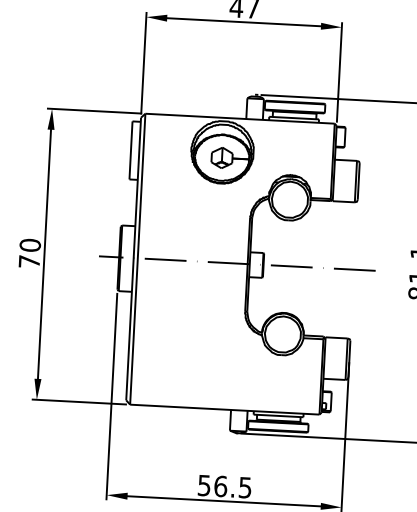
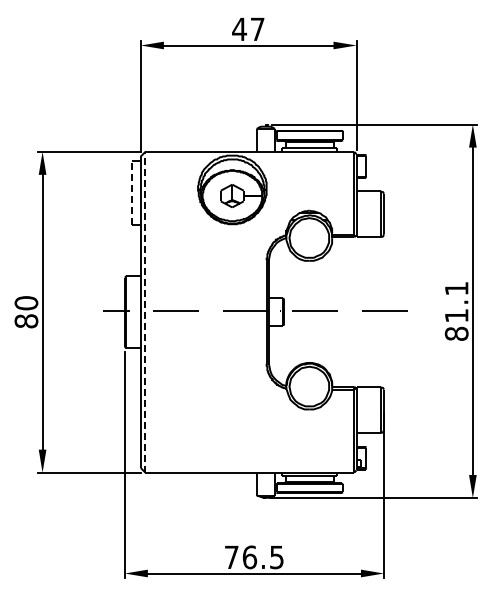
line: (130, 149) -> (131, 192), solid -> dashed
line: (137, 258) -> (145, 311), solid -> dashed
text: (29, 261) -> (26, 321), 70 -> 80
text: (204, 485) -> (231, 557), 56.5 -> 76.5

